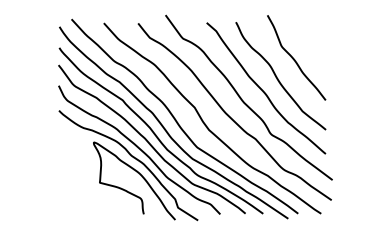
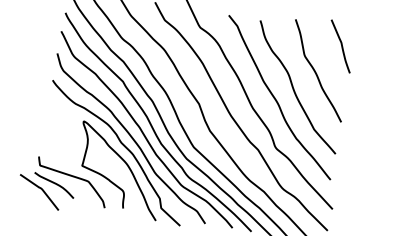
curve: (312, 31) -> (340, 45), added
part: (86, 204) -> (63, 186), added

